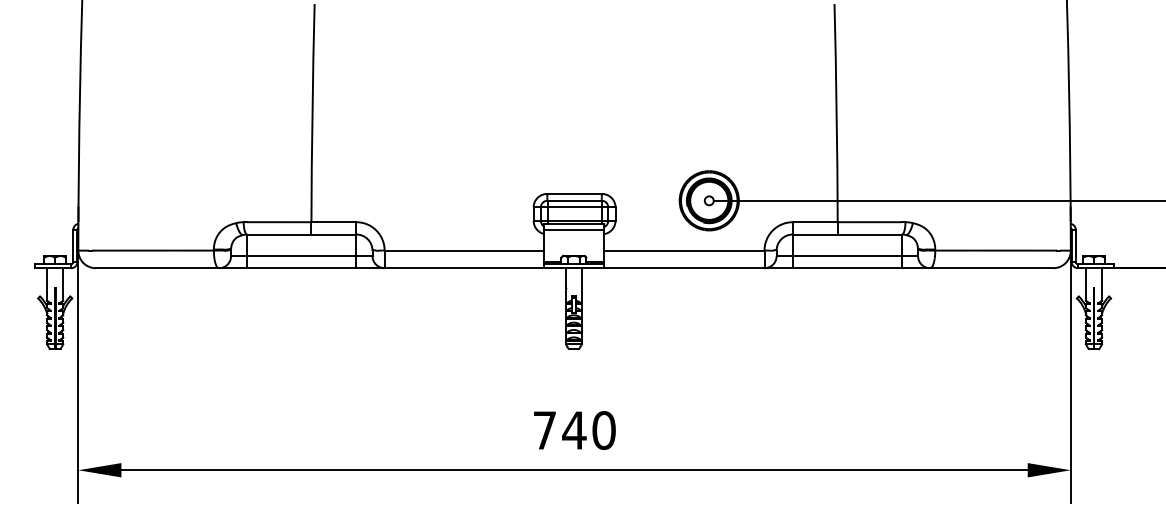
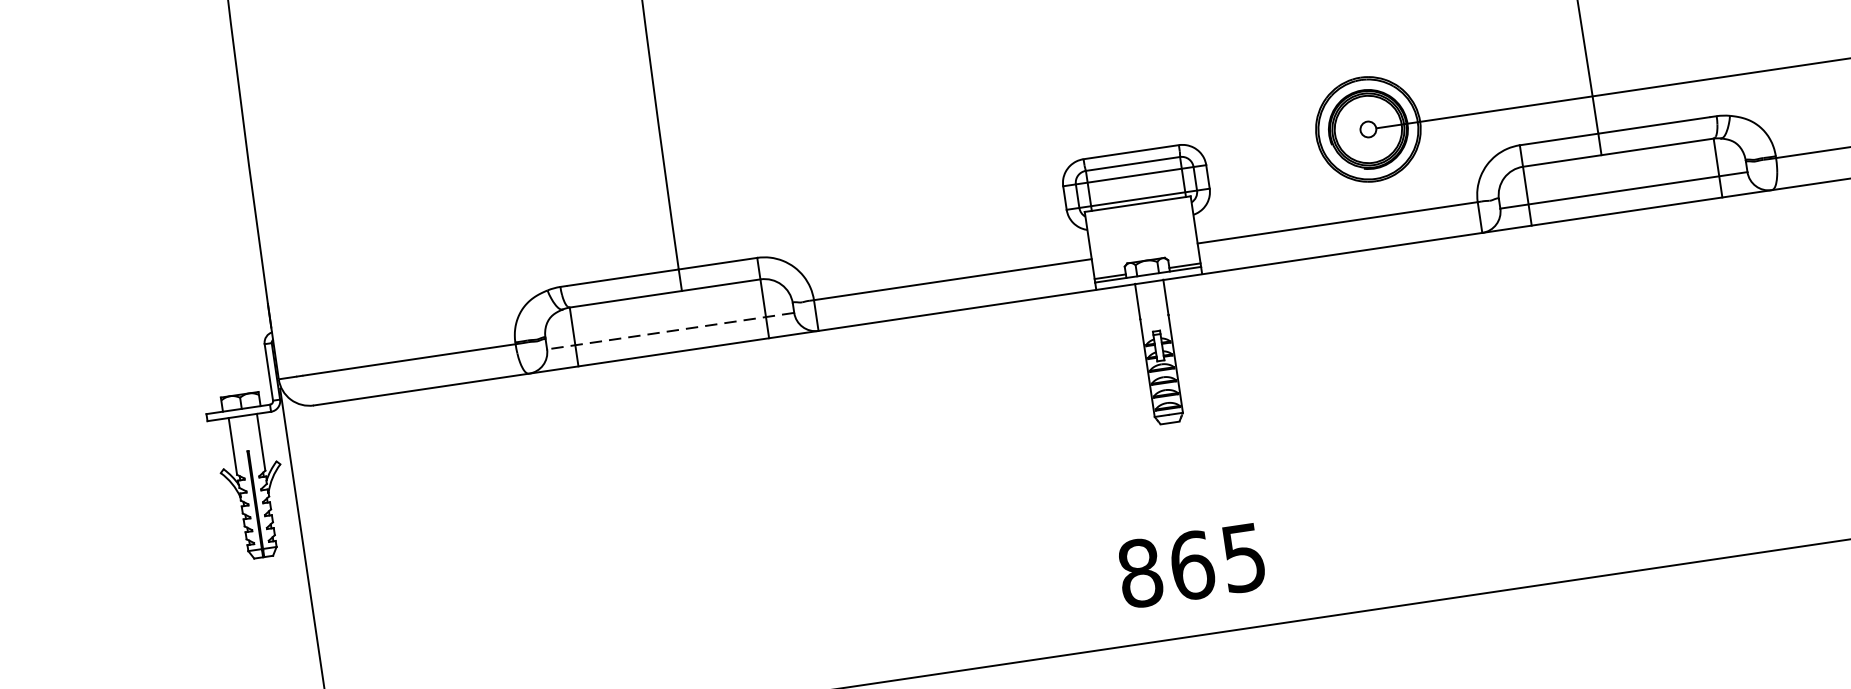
line: (573, 229) -> (1138, 214), removed
line: (301, 256) -> (670, 331), solid -> dashed
text: (574, 430) -> (1192, 565), 740 -> 865

